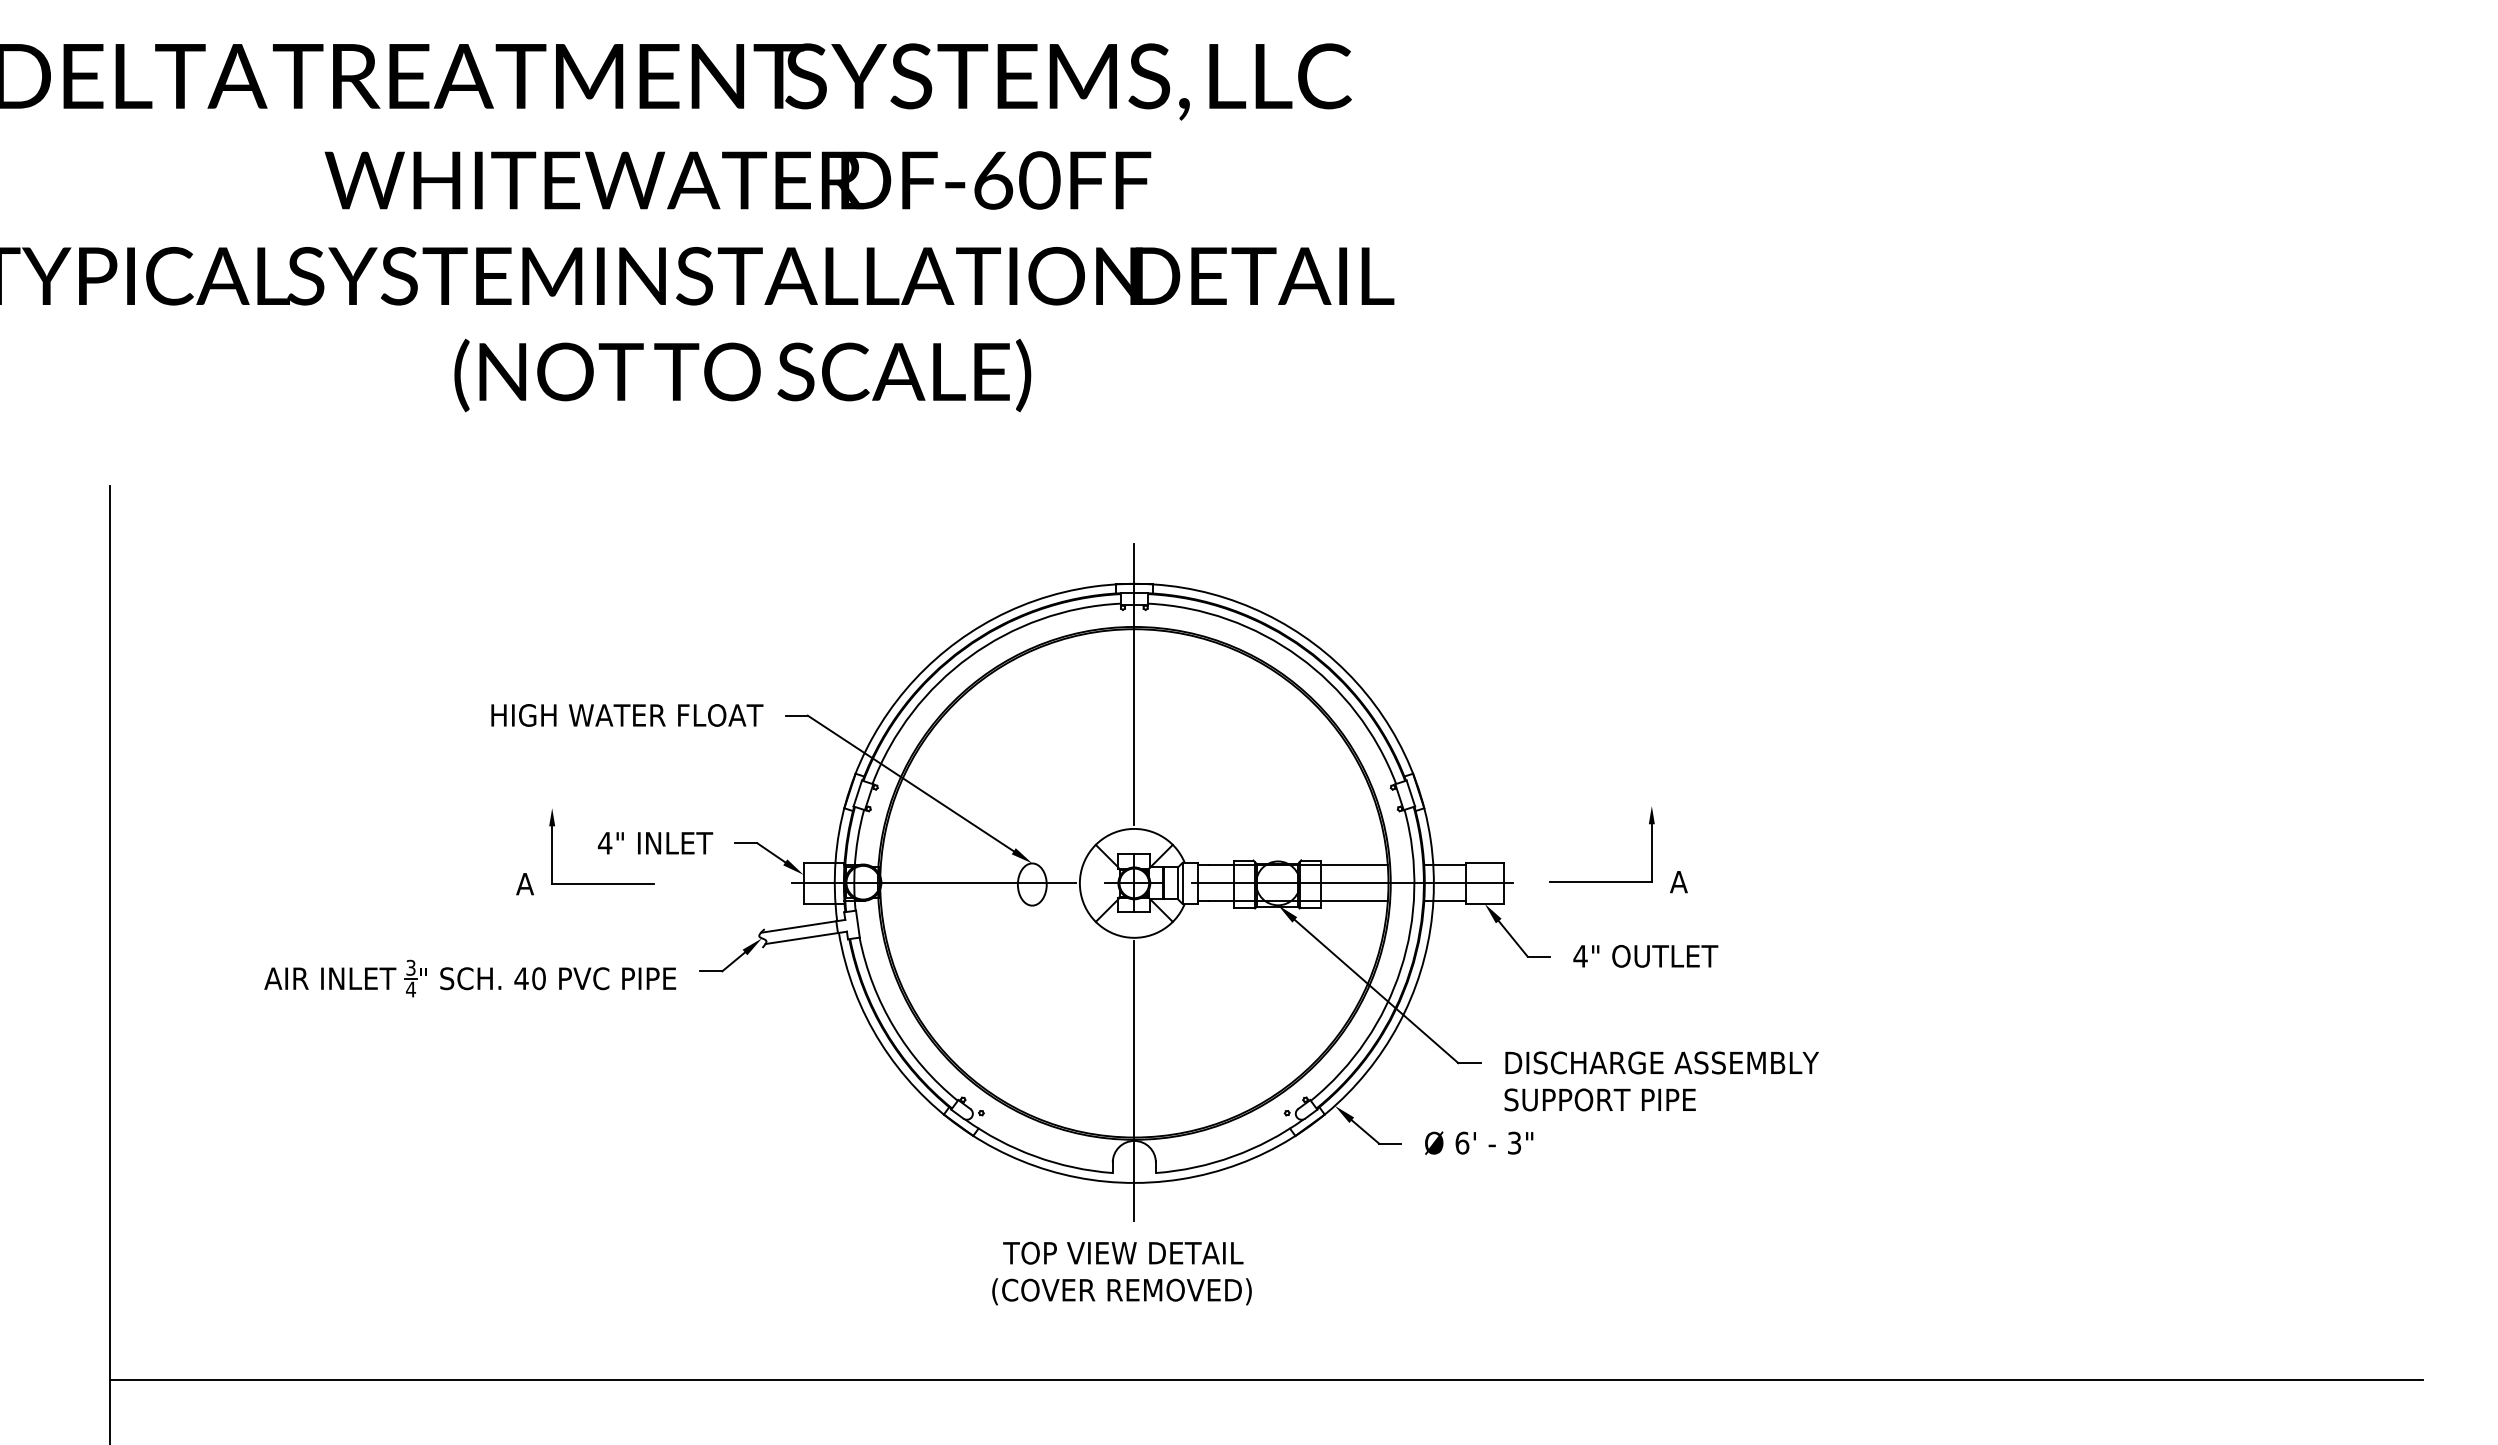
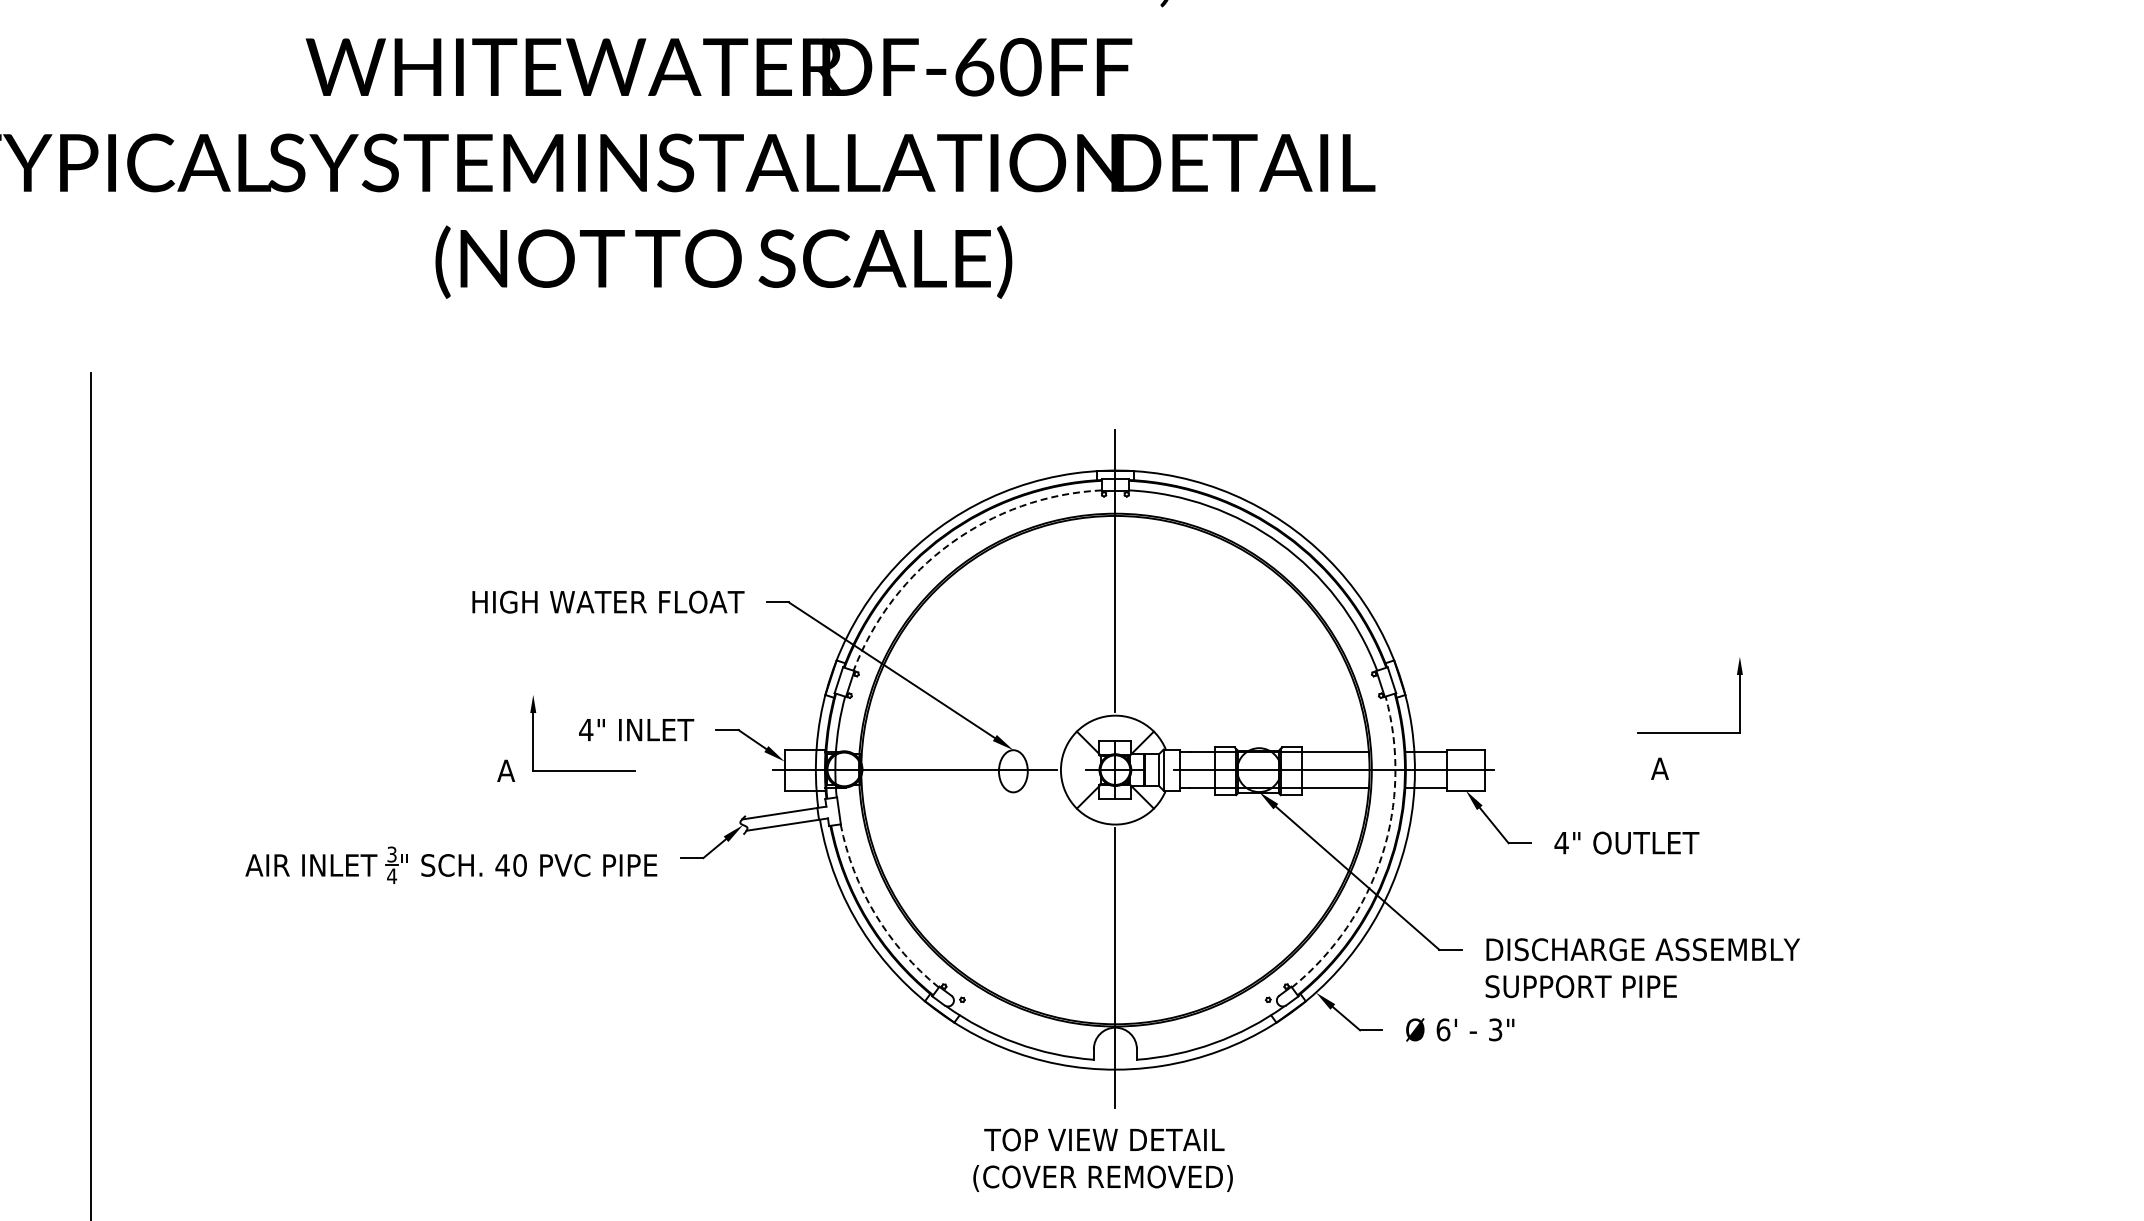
arc: (969, 656) -> (950, 543), solid -> dashed
part: (1601, 881) -> (1689, 732), moved
arc: (1400, 969) -> (1381, 856), solid -> dashed
arc: (894, 1027) -> (875, 914), solid -> dashed

